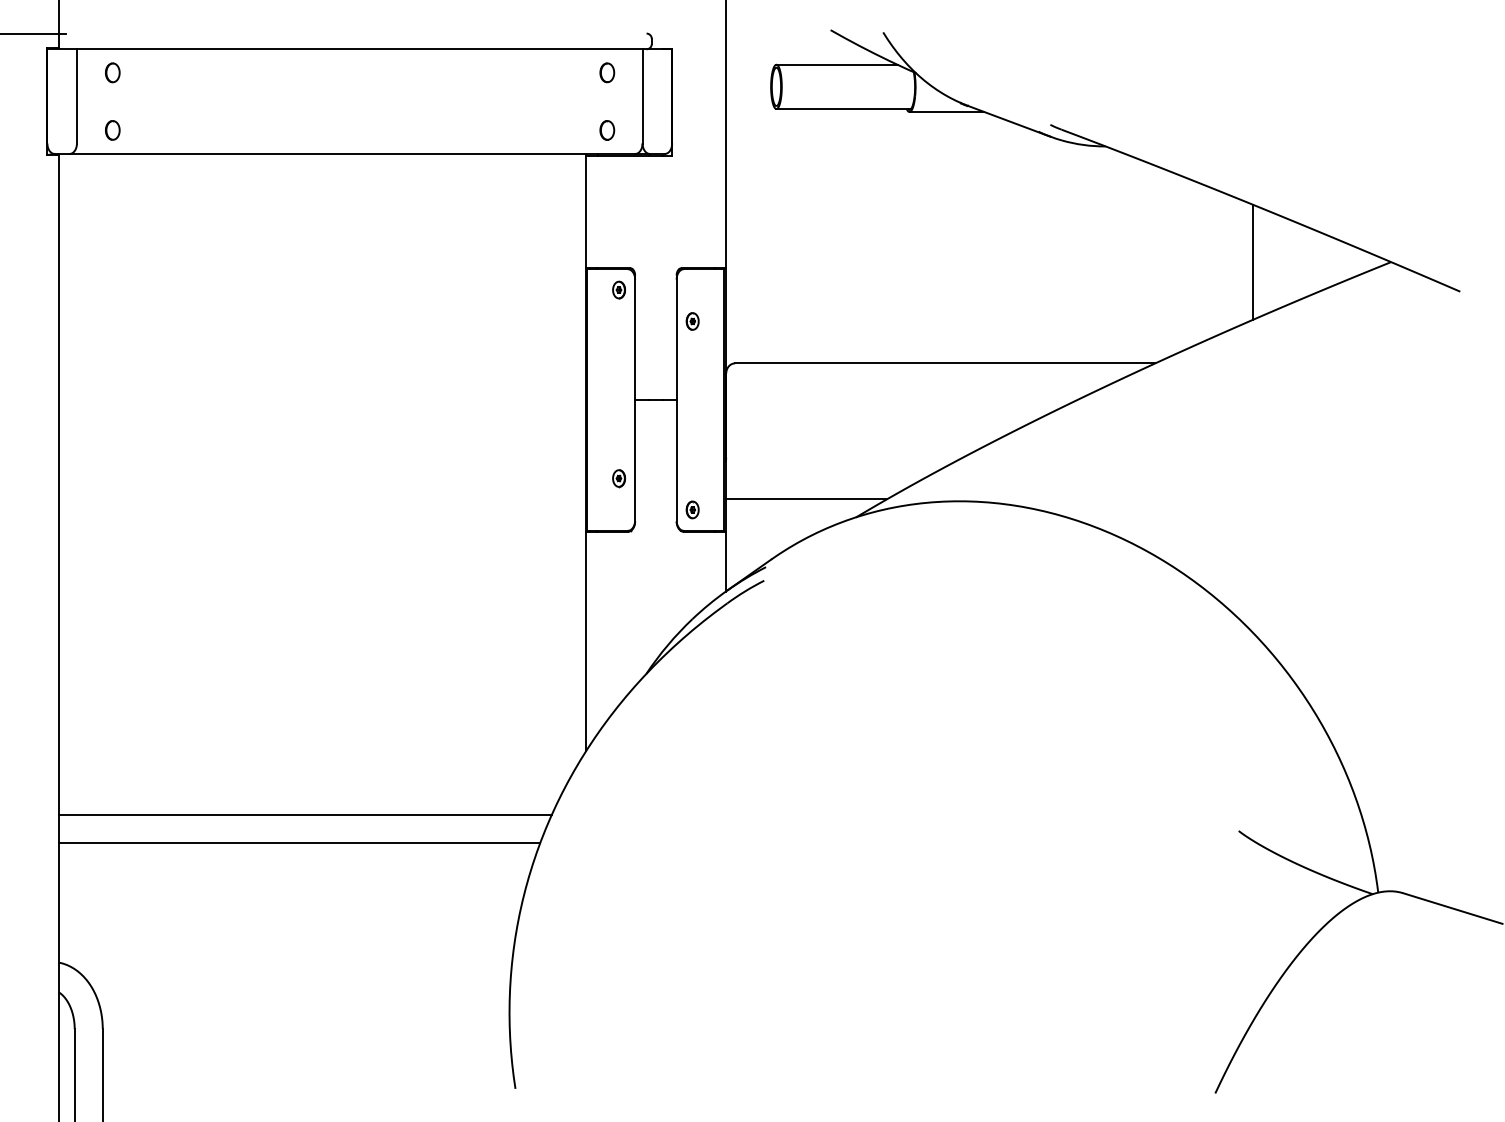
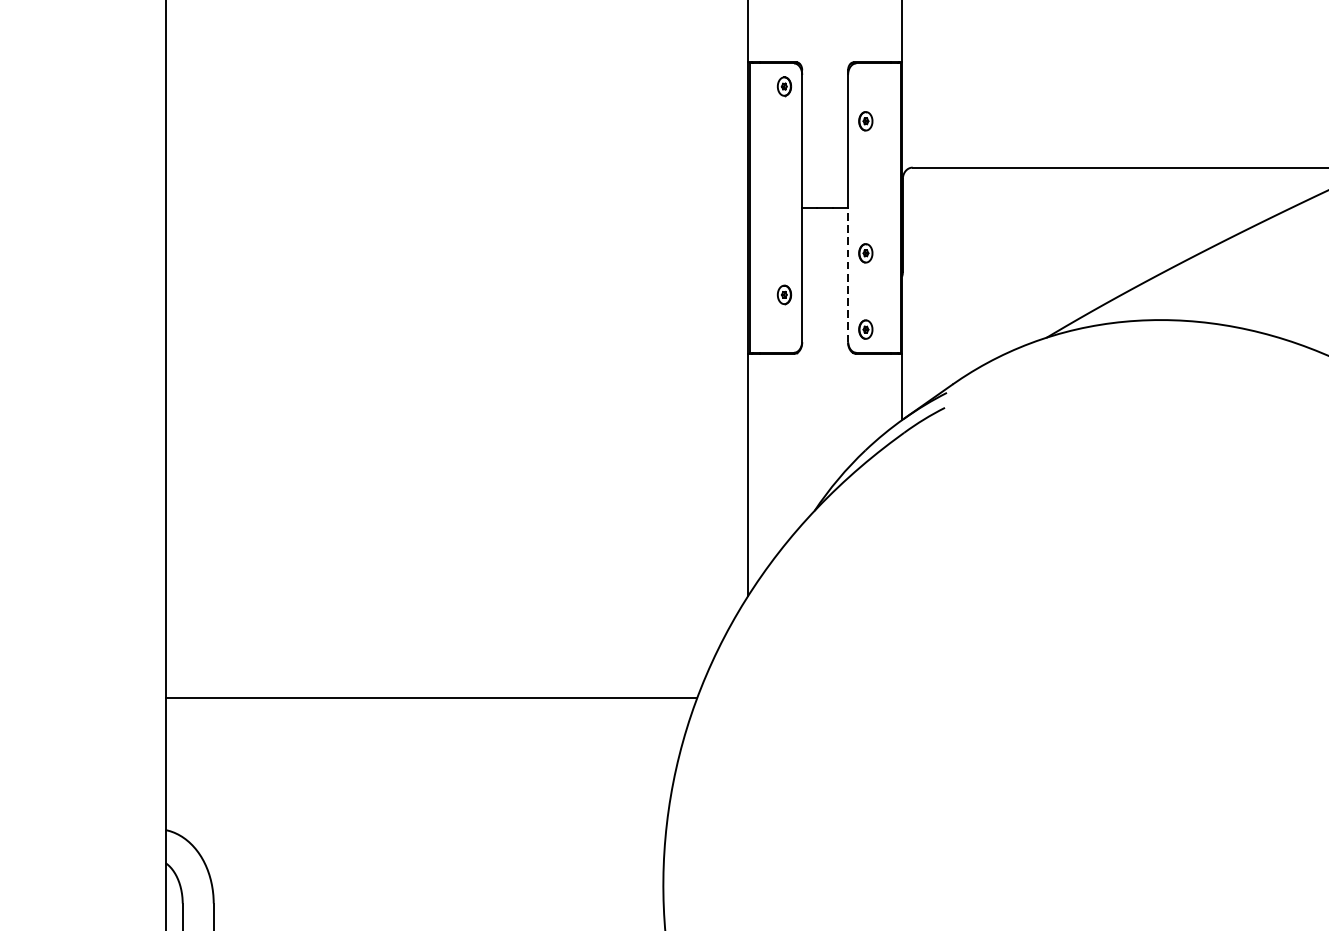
part: (692, 440) -> (865, 252), added
line: (676, 460) -> (847, 274), solid -> dashed
line: (805, 499) -> (990, 318), removed
line: (305, 815) -> (437, 667), removed

